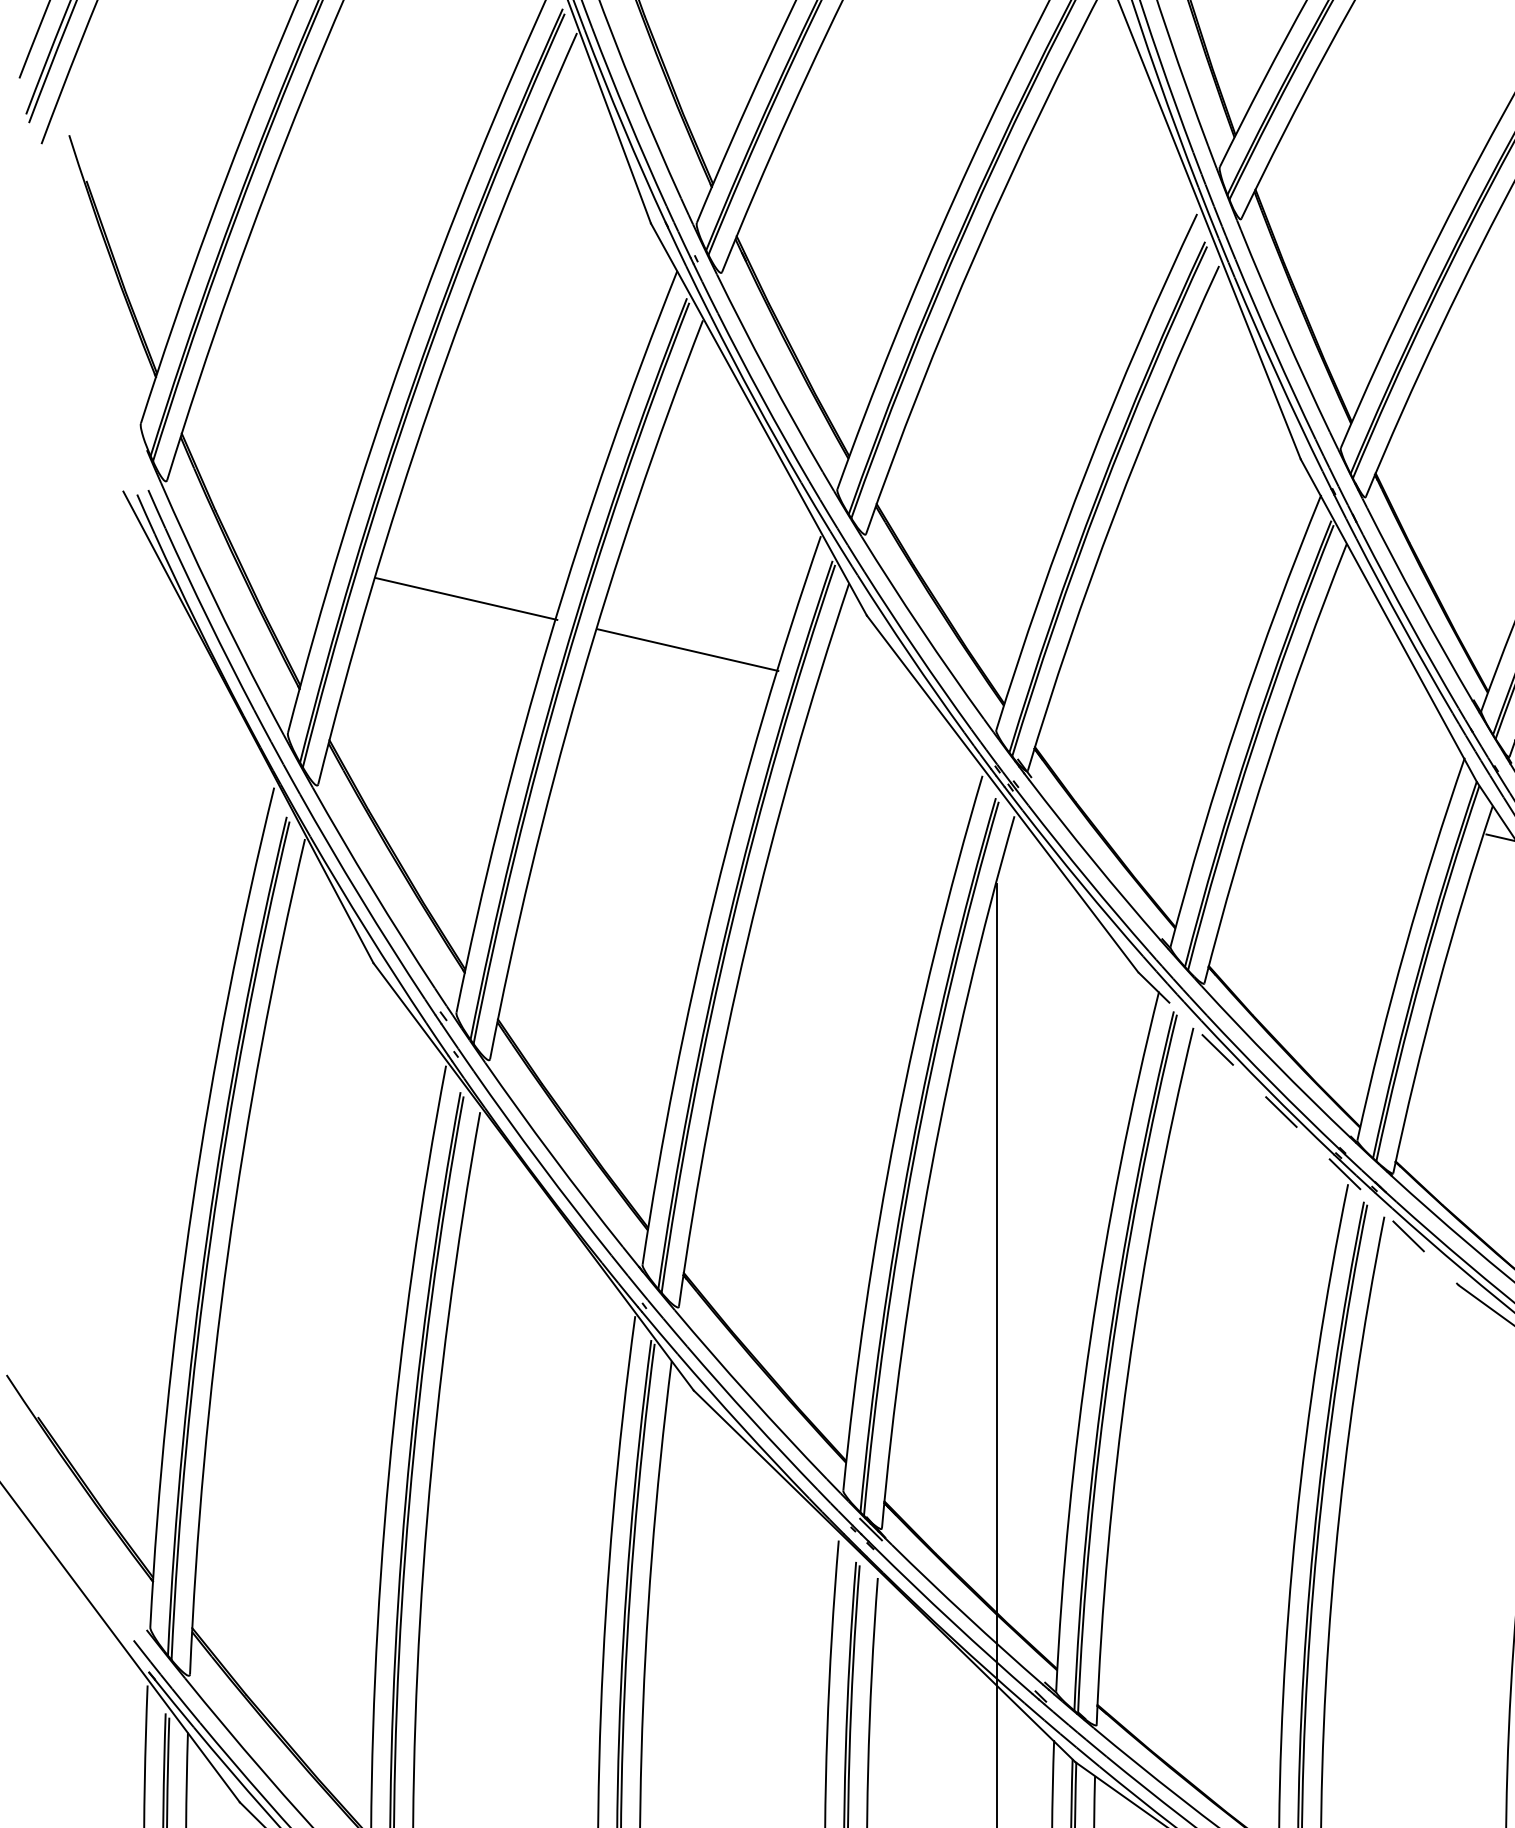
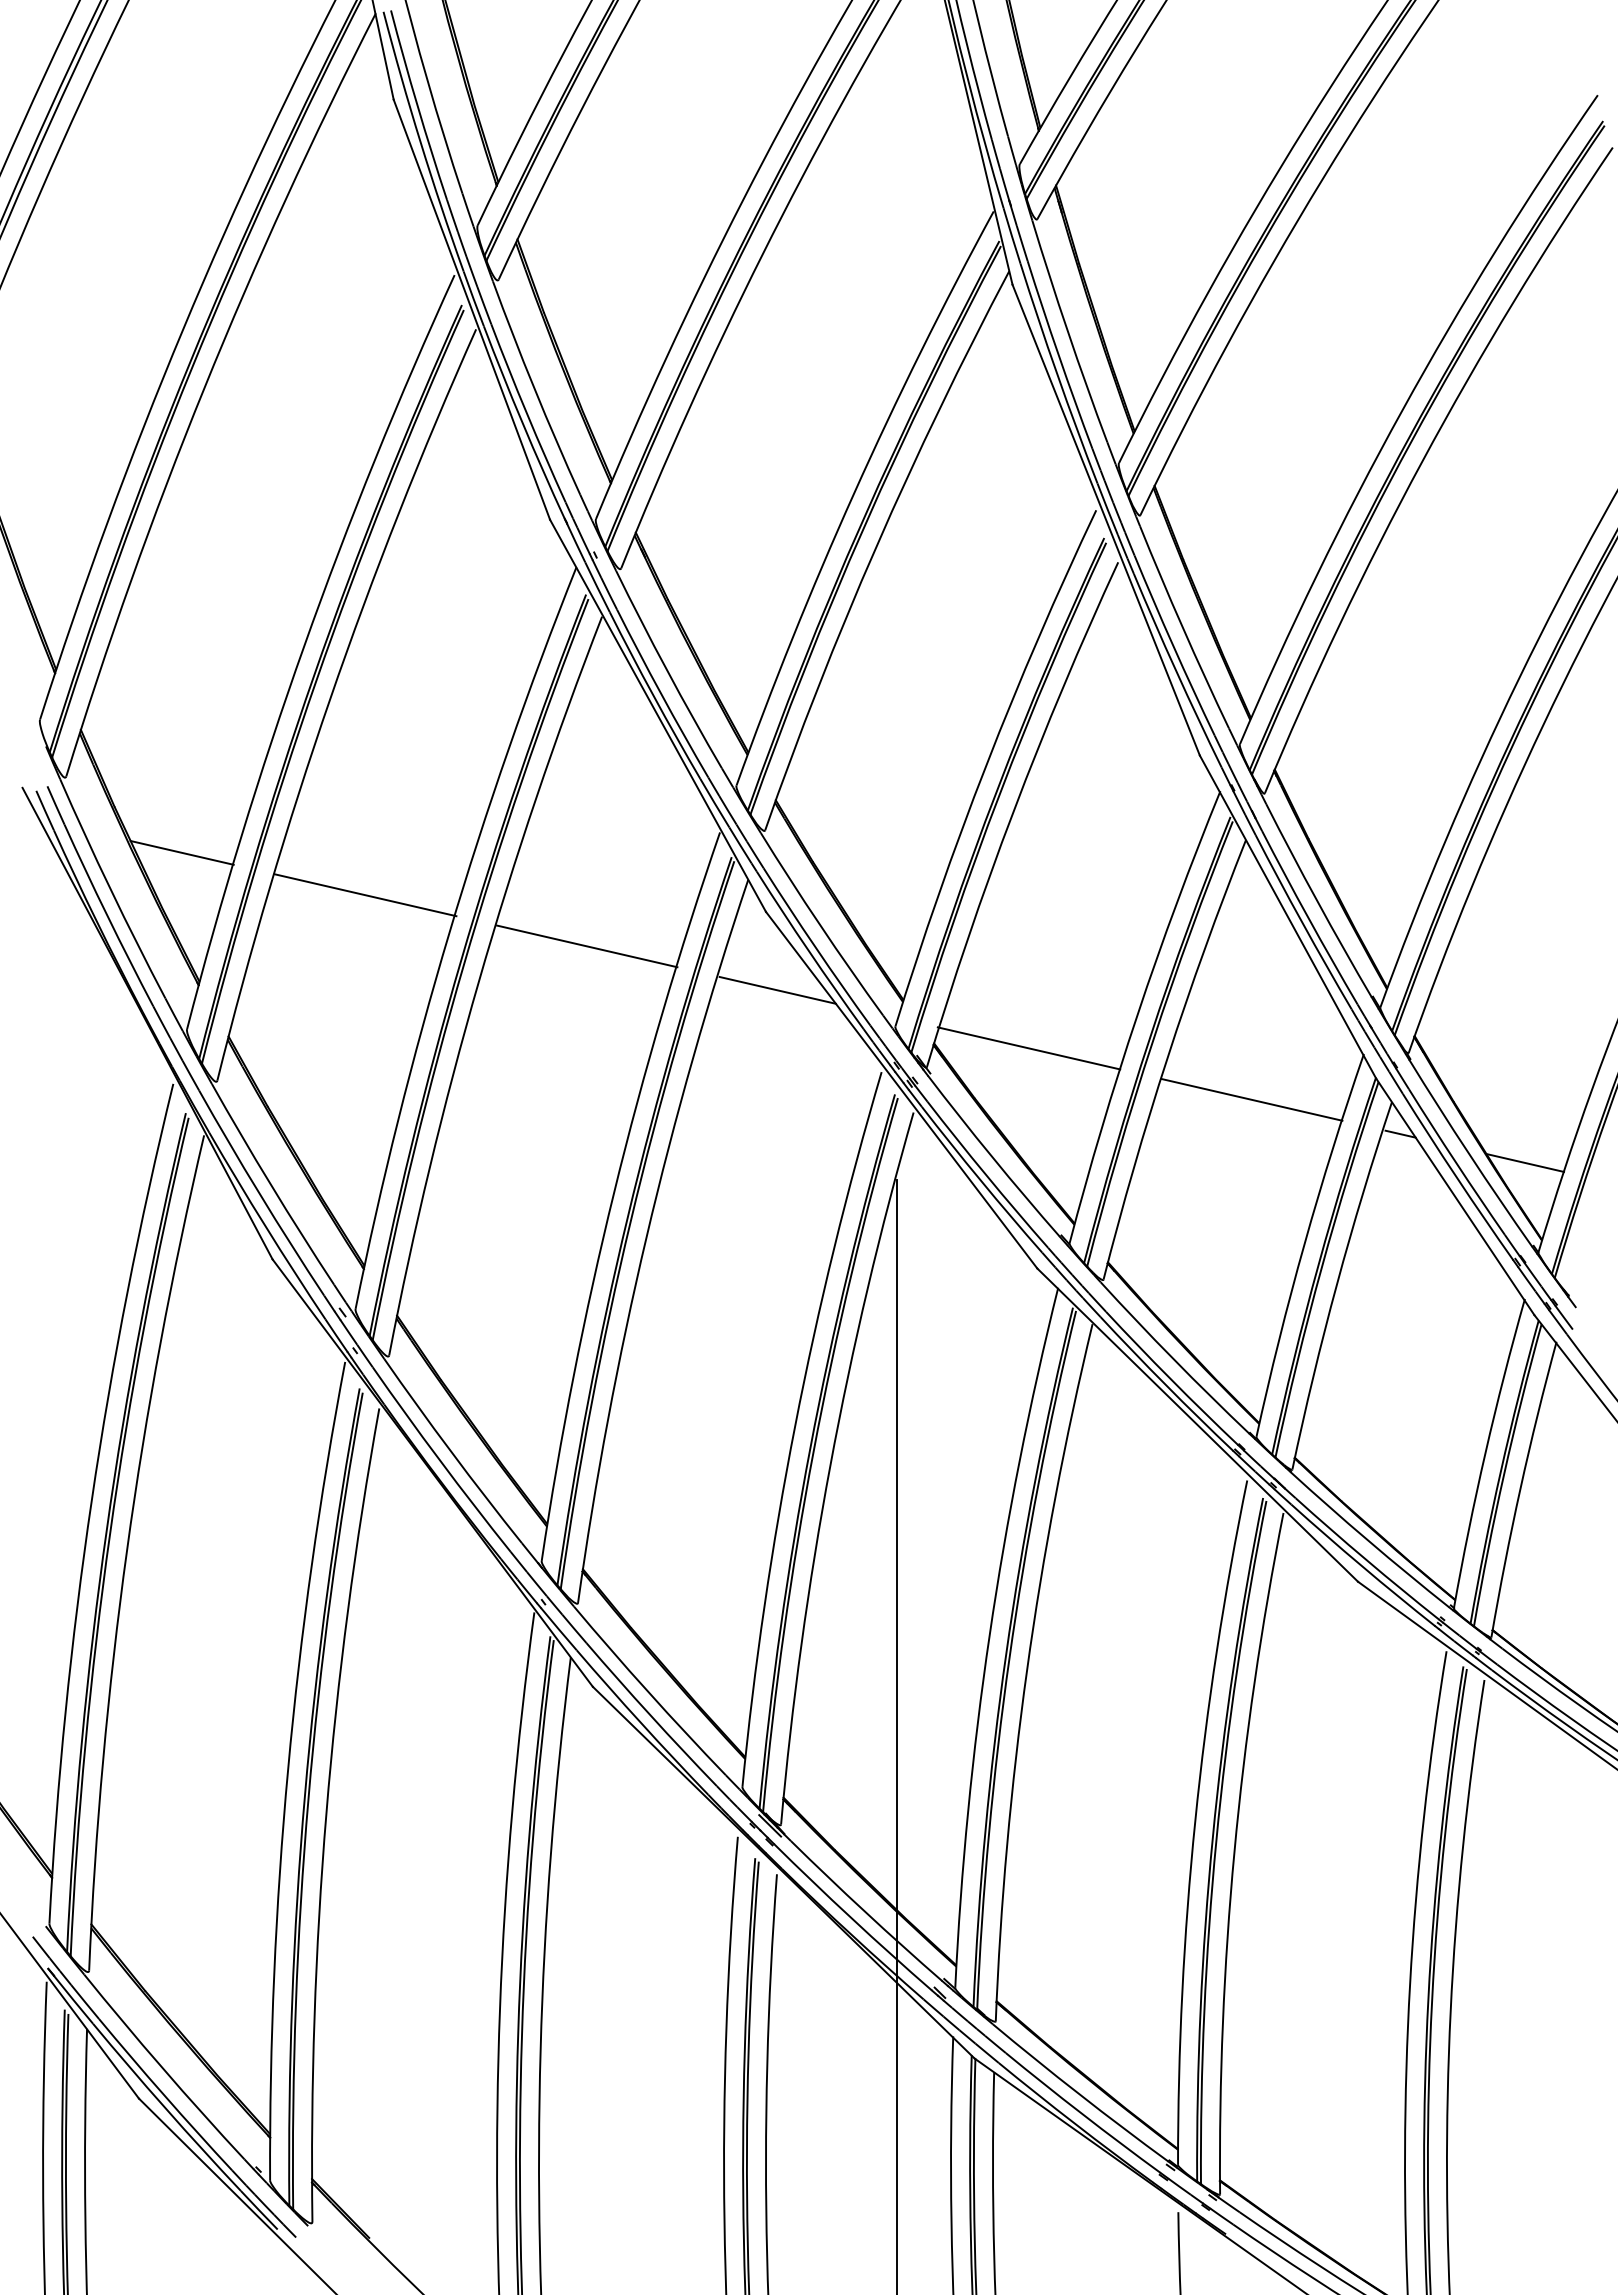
line: (282, 556) -> (181, 852), added
line: (878, 694) -> (777, 990), added
line: (1129, 752) -> (1028, 1048), added
line: (1352, 803) -> (1251, 1099), added
line: (1299, 1129) -> (1198, 1425), dashed -> solid

